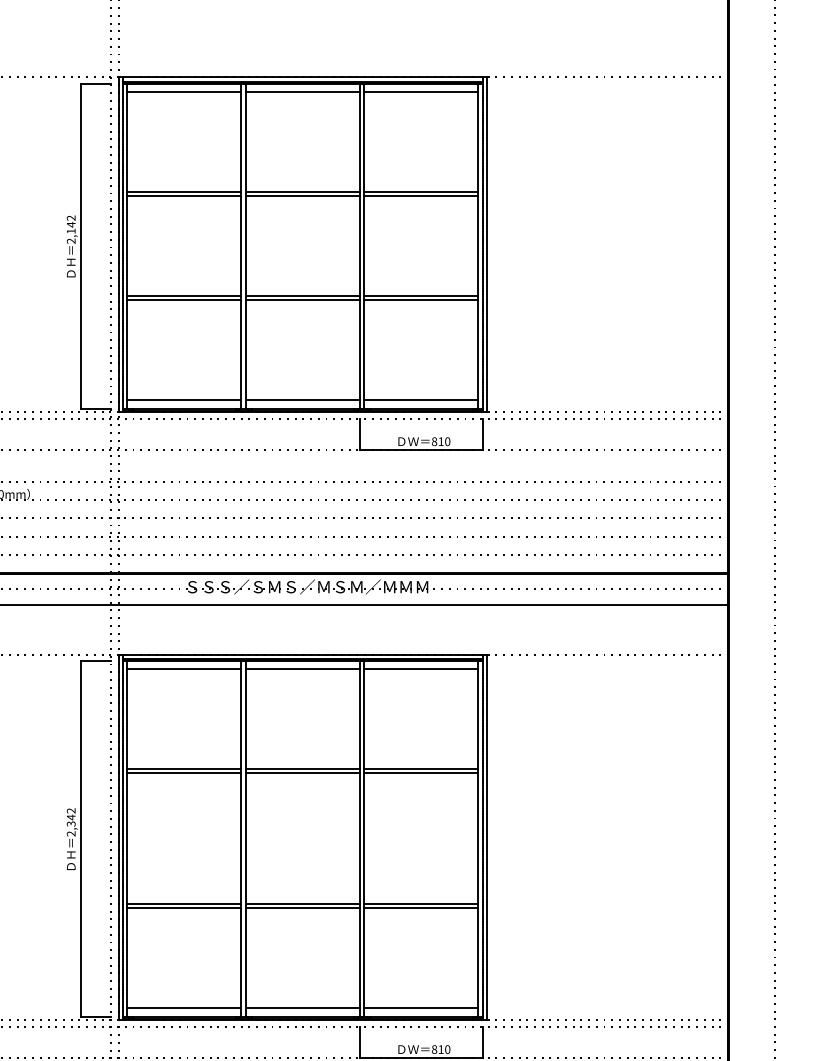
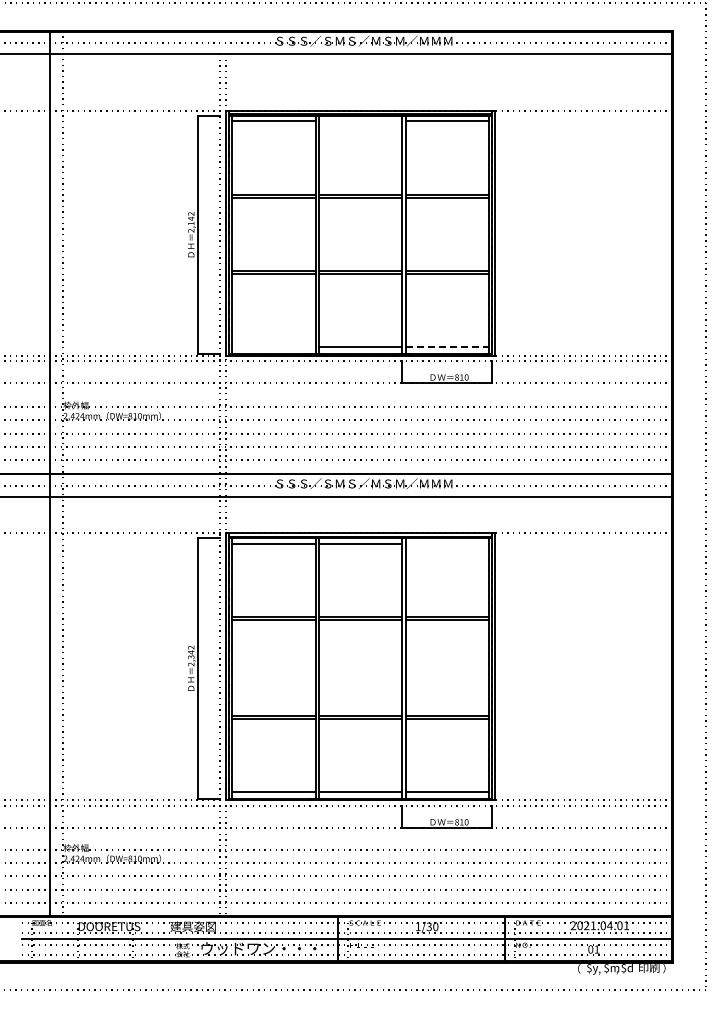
line: (302, 91) -> (360, 121), removed
line: (183, 400) -> (273, 347), removed
line: (421, 400) -> (447, 347), solid -> dashed
line: (421, 668) -> (447, 543), removed

